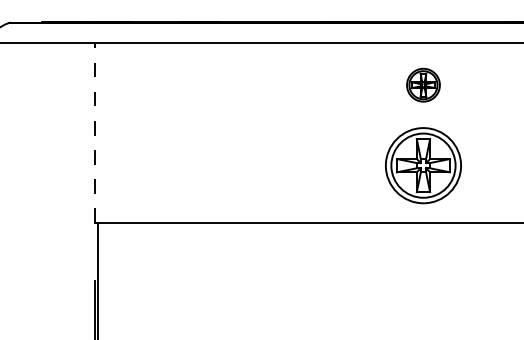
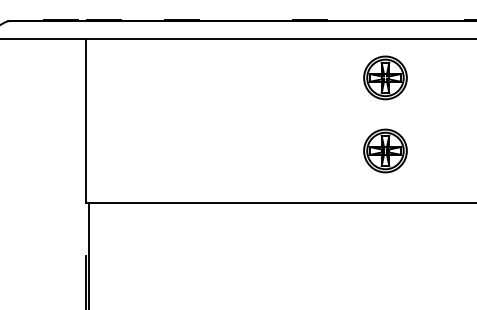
part: (423, 84) -> (385, 77), size x1.43
line: (94, 132) -> (86, 120), dashed -> solid
part: (423, 165) -> (385, 150), size x0.62

